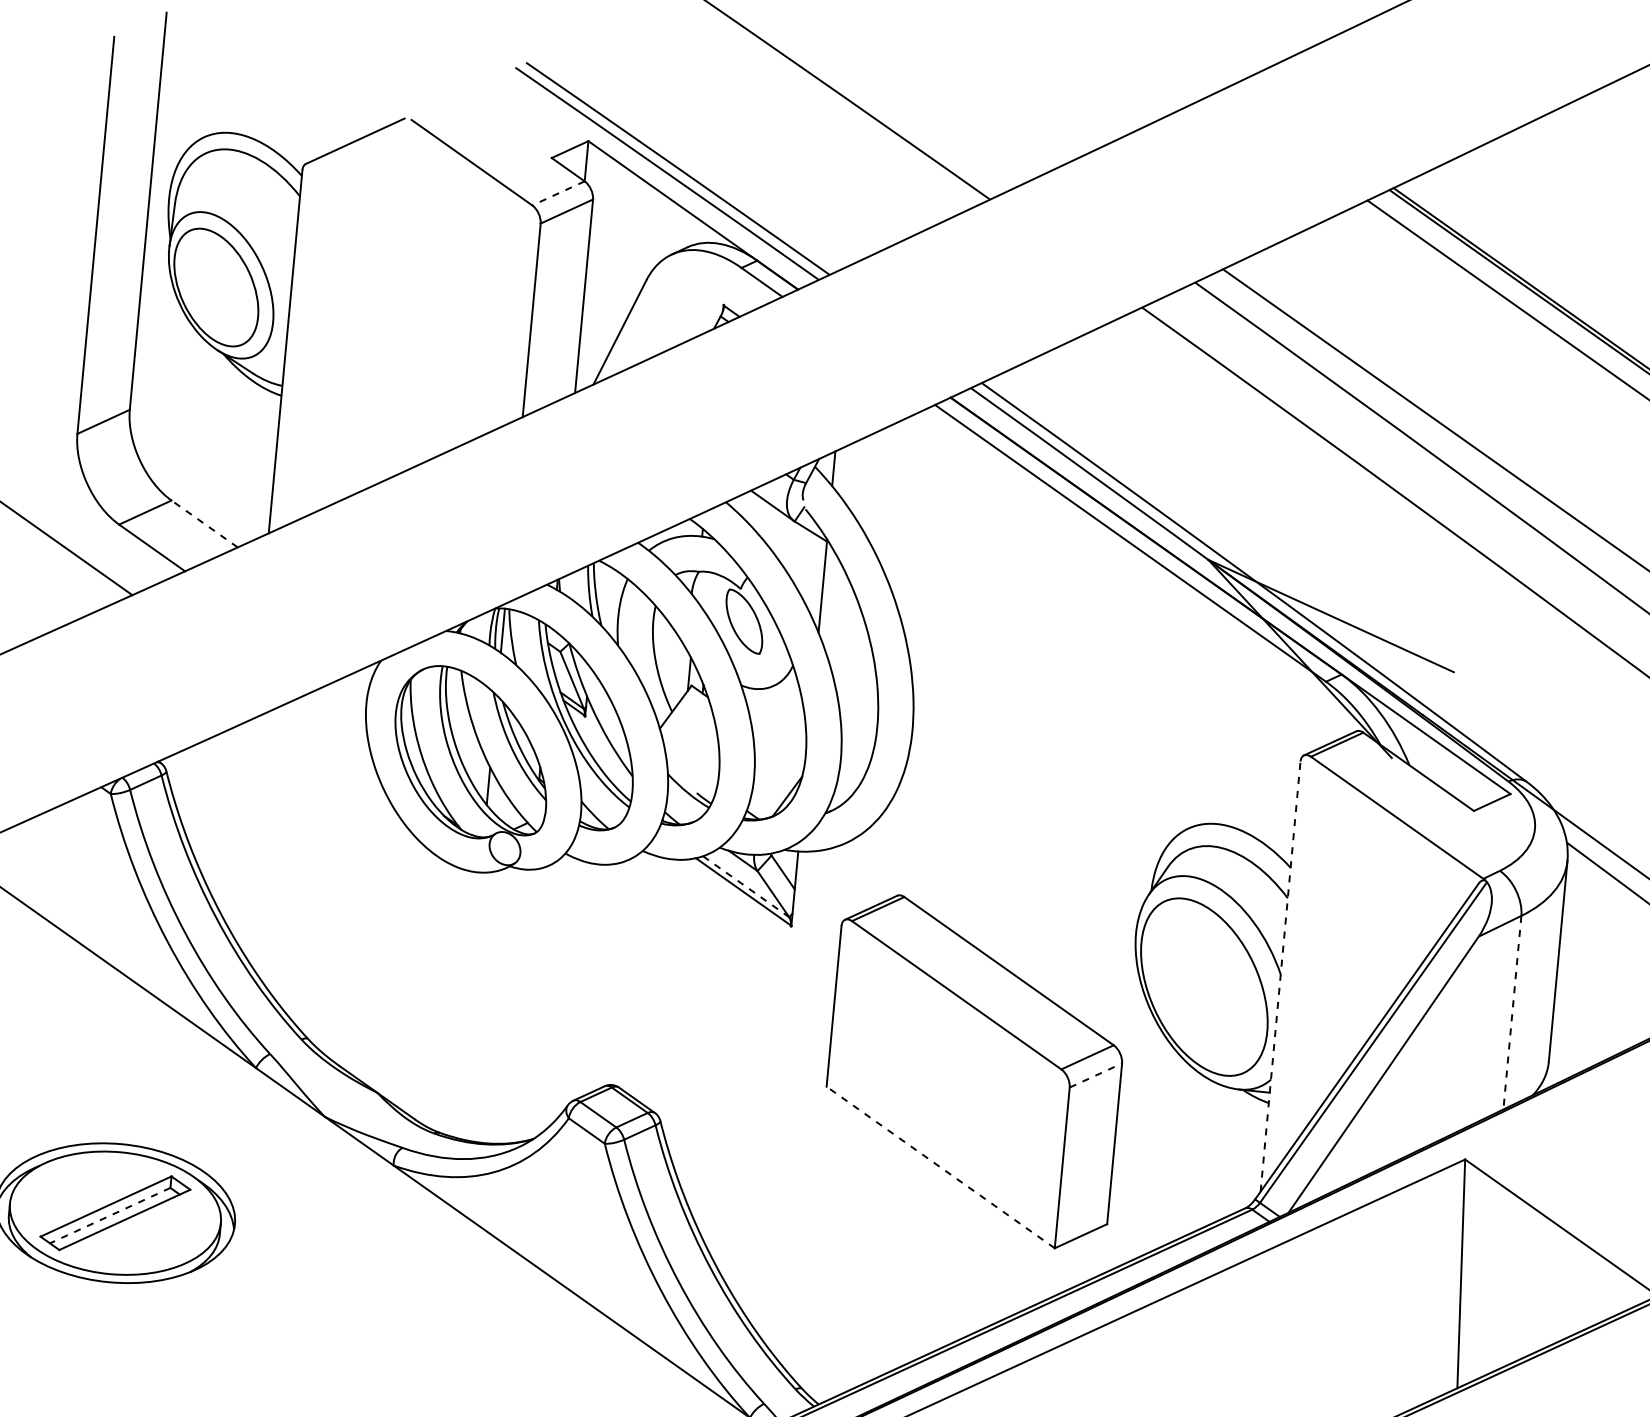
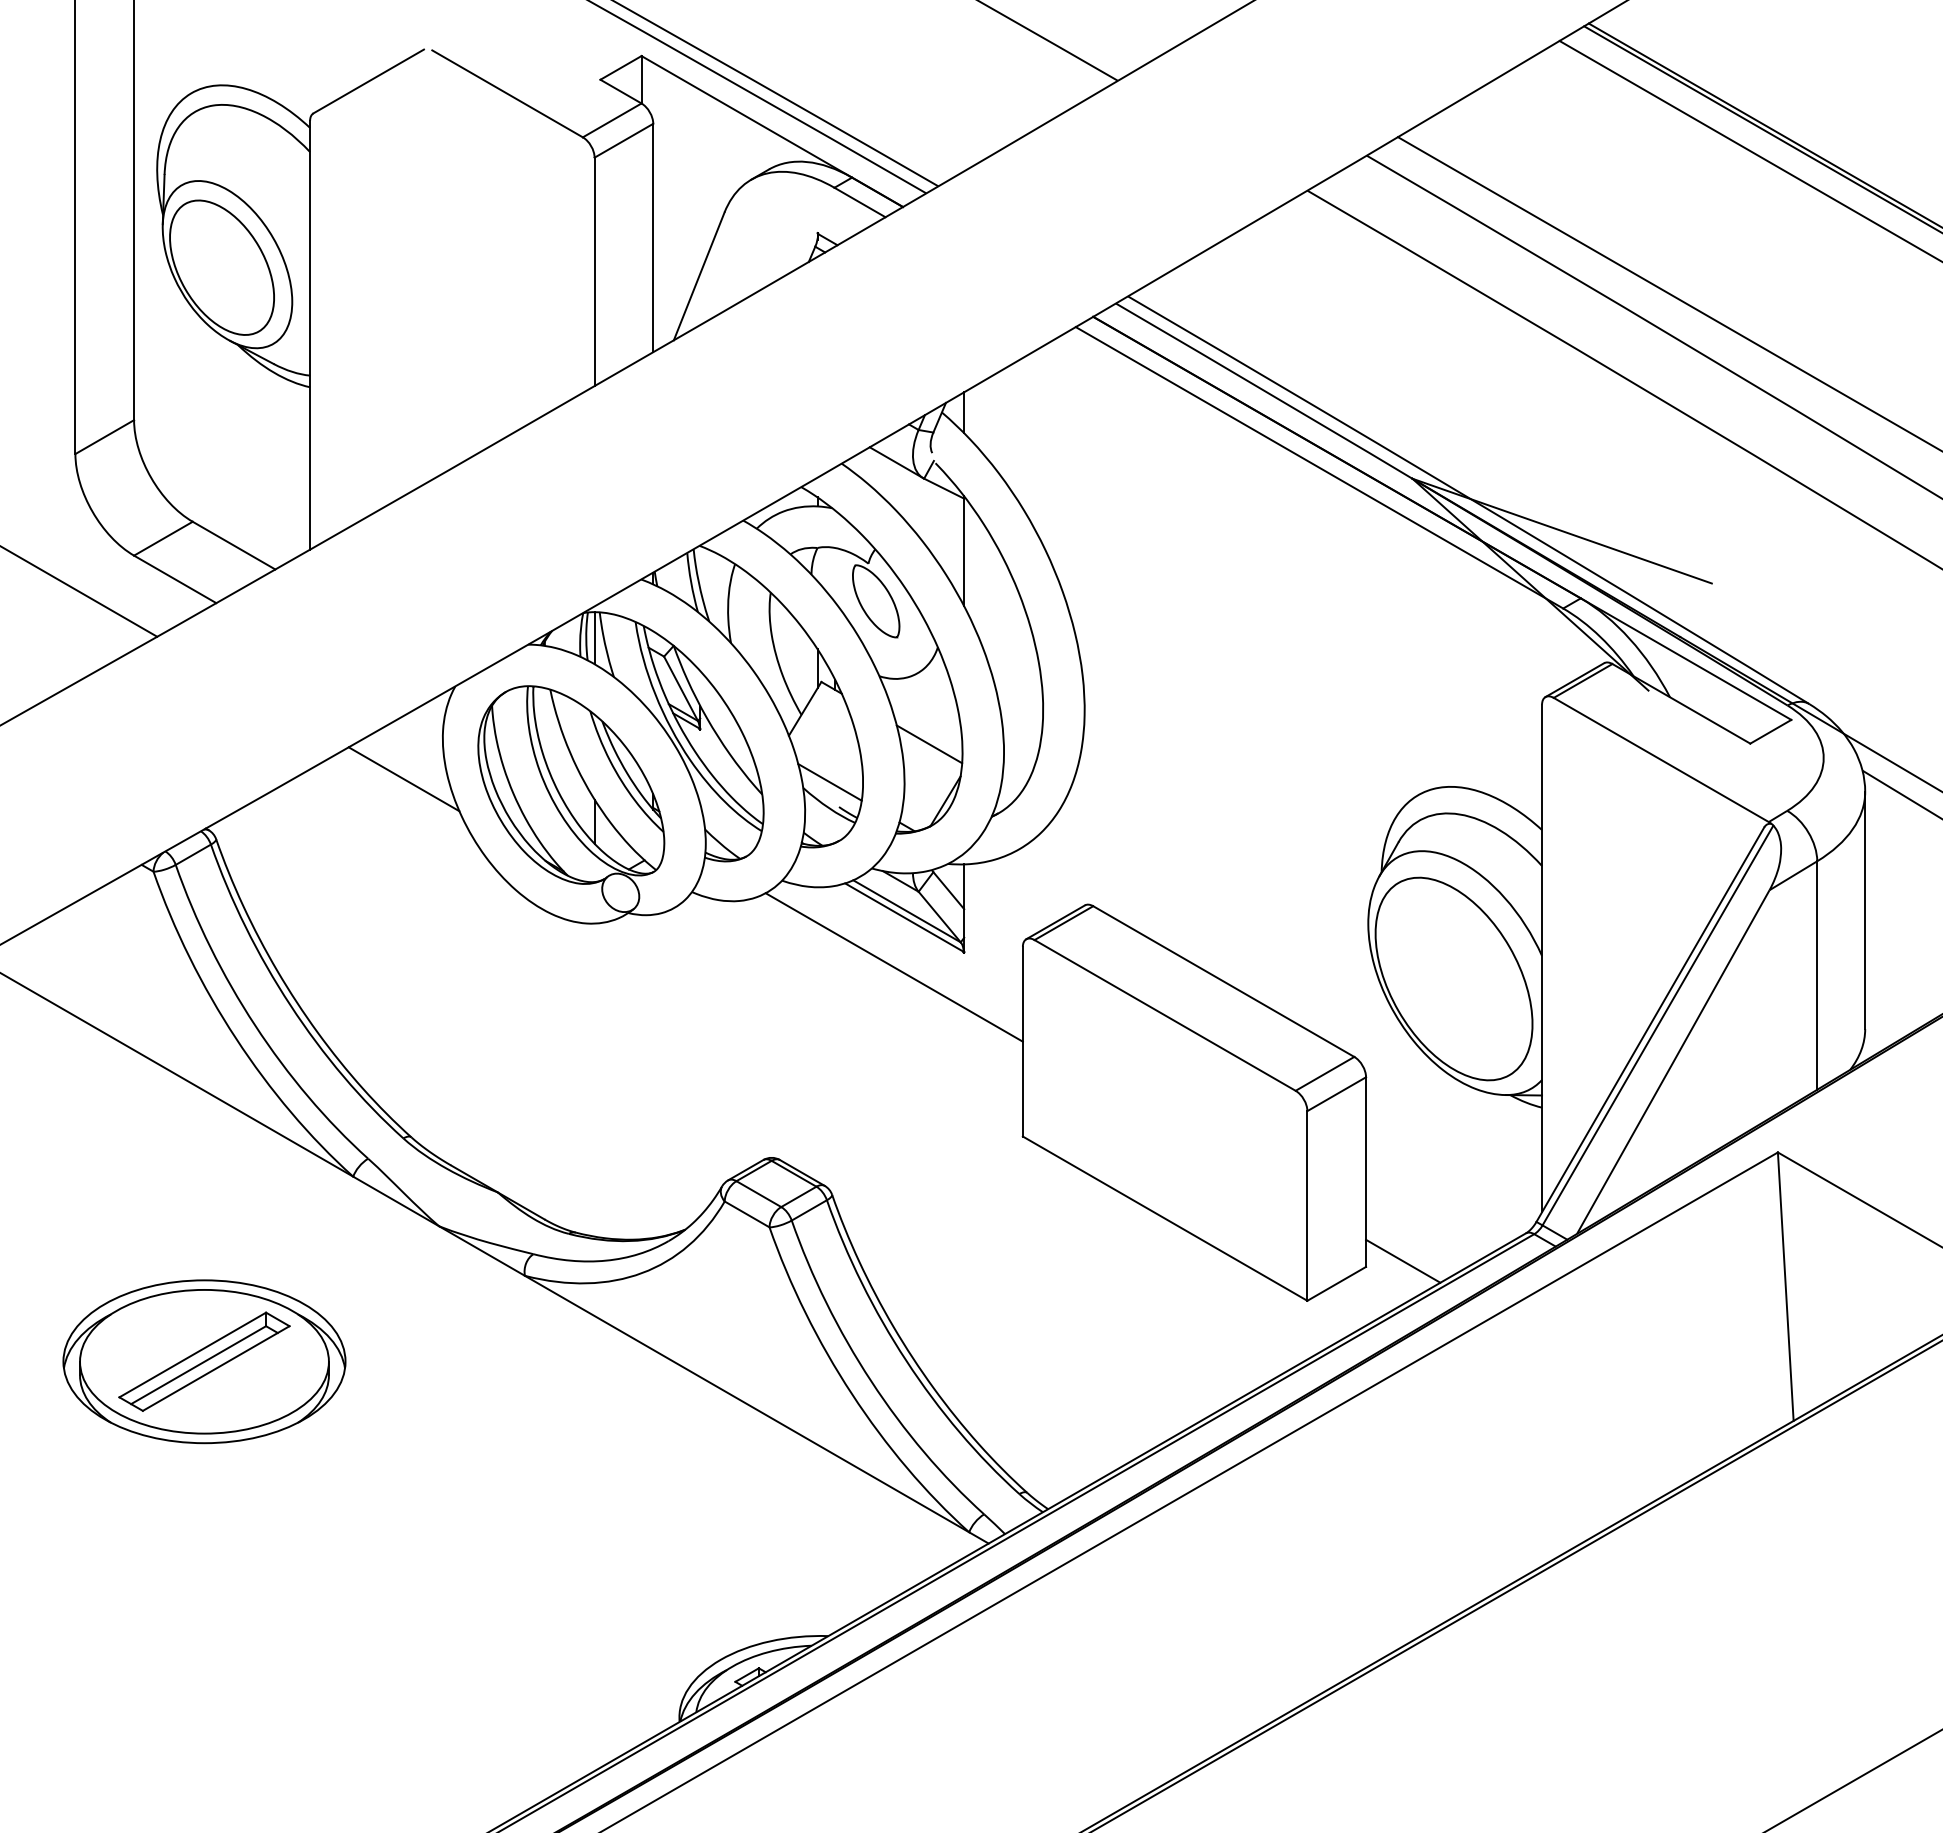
line: (558, 193) -> (612, 120), dashed -> solid
line: (205, 523) -> (234, 545), dashed -> solid
line: (329, 735) -> (403, 779), added
line: (778, 747) -> (929, 744), added
line: (690, 771) -> (829, 782), added
line: (746, 886) -> (907, 911), dashed -> solid
line: (730, 933) -> (893, 967), added
line: (1280, 976) -> (1542, 958), dashed -> solid
line: (1512, 1013) -> (1817, 976), dashed -> solid
line: (1095, 1075) -> (1336, 1094), dashed -> solid
line: (940, 1167) -> (1164, 1218), dashed -> solid
line: (110, 1215) -> (198, 1365), dashed -> solid
line: (1139, 1221) -> (1403, 1260), added

